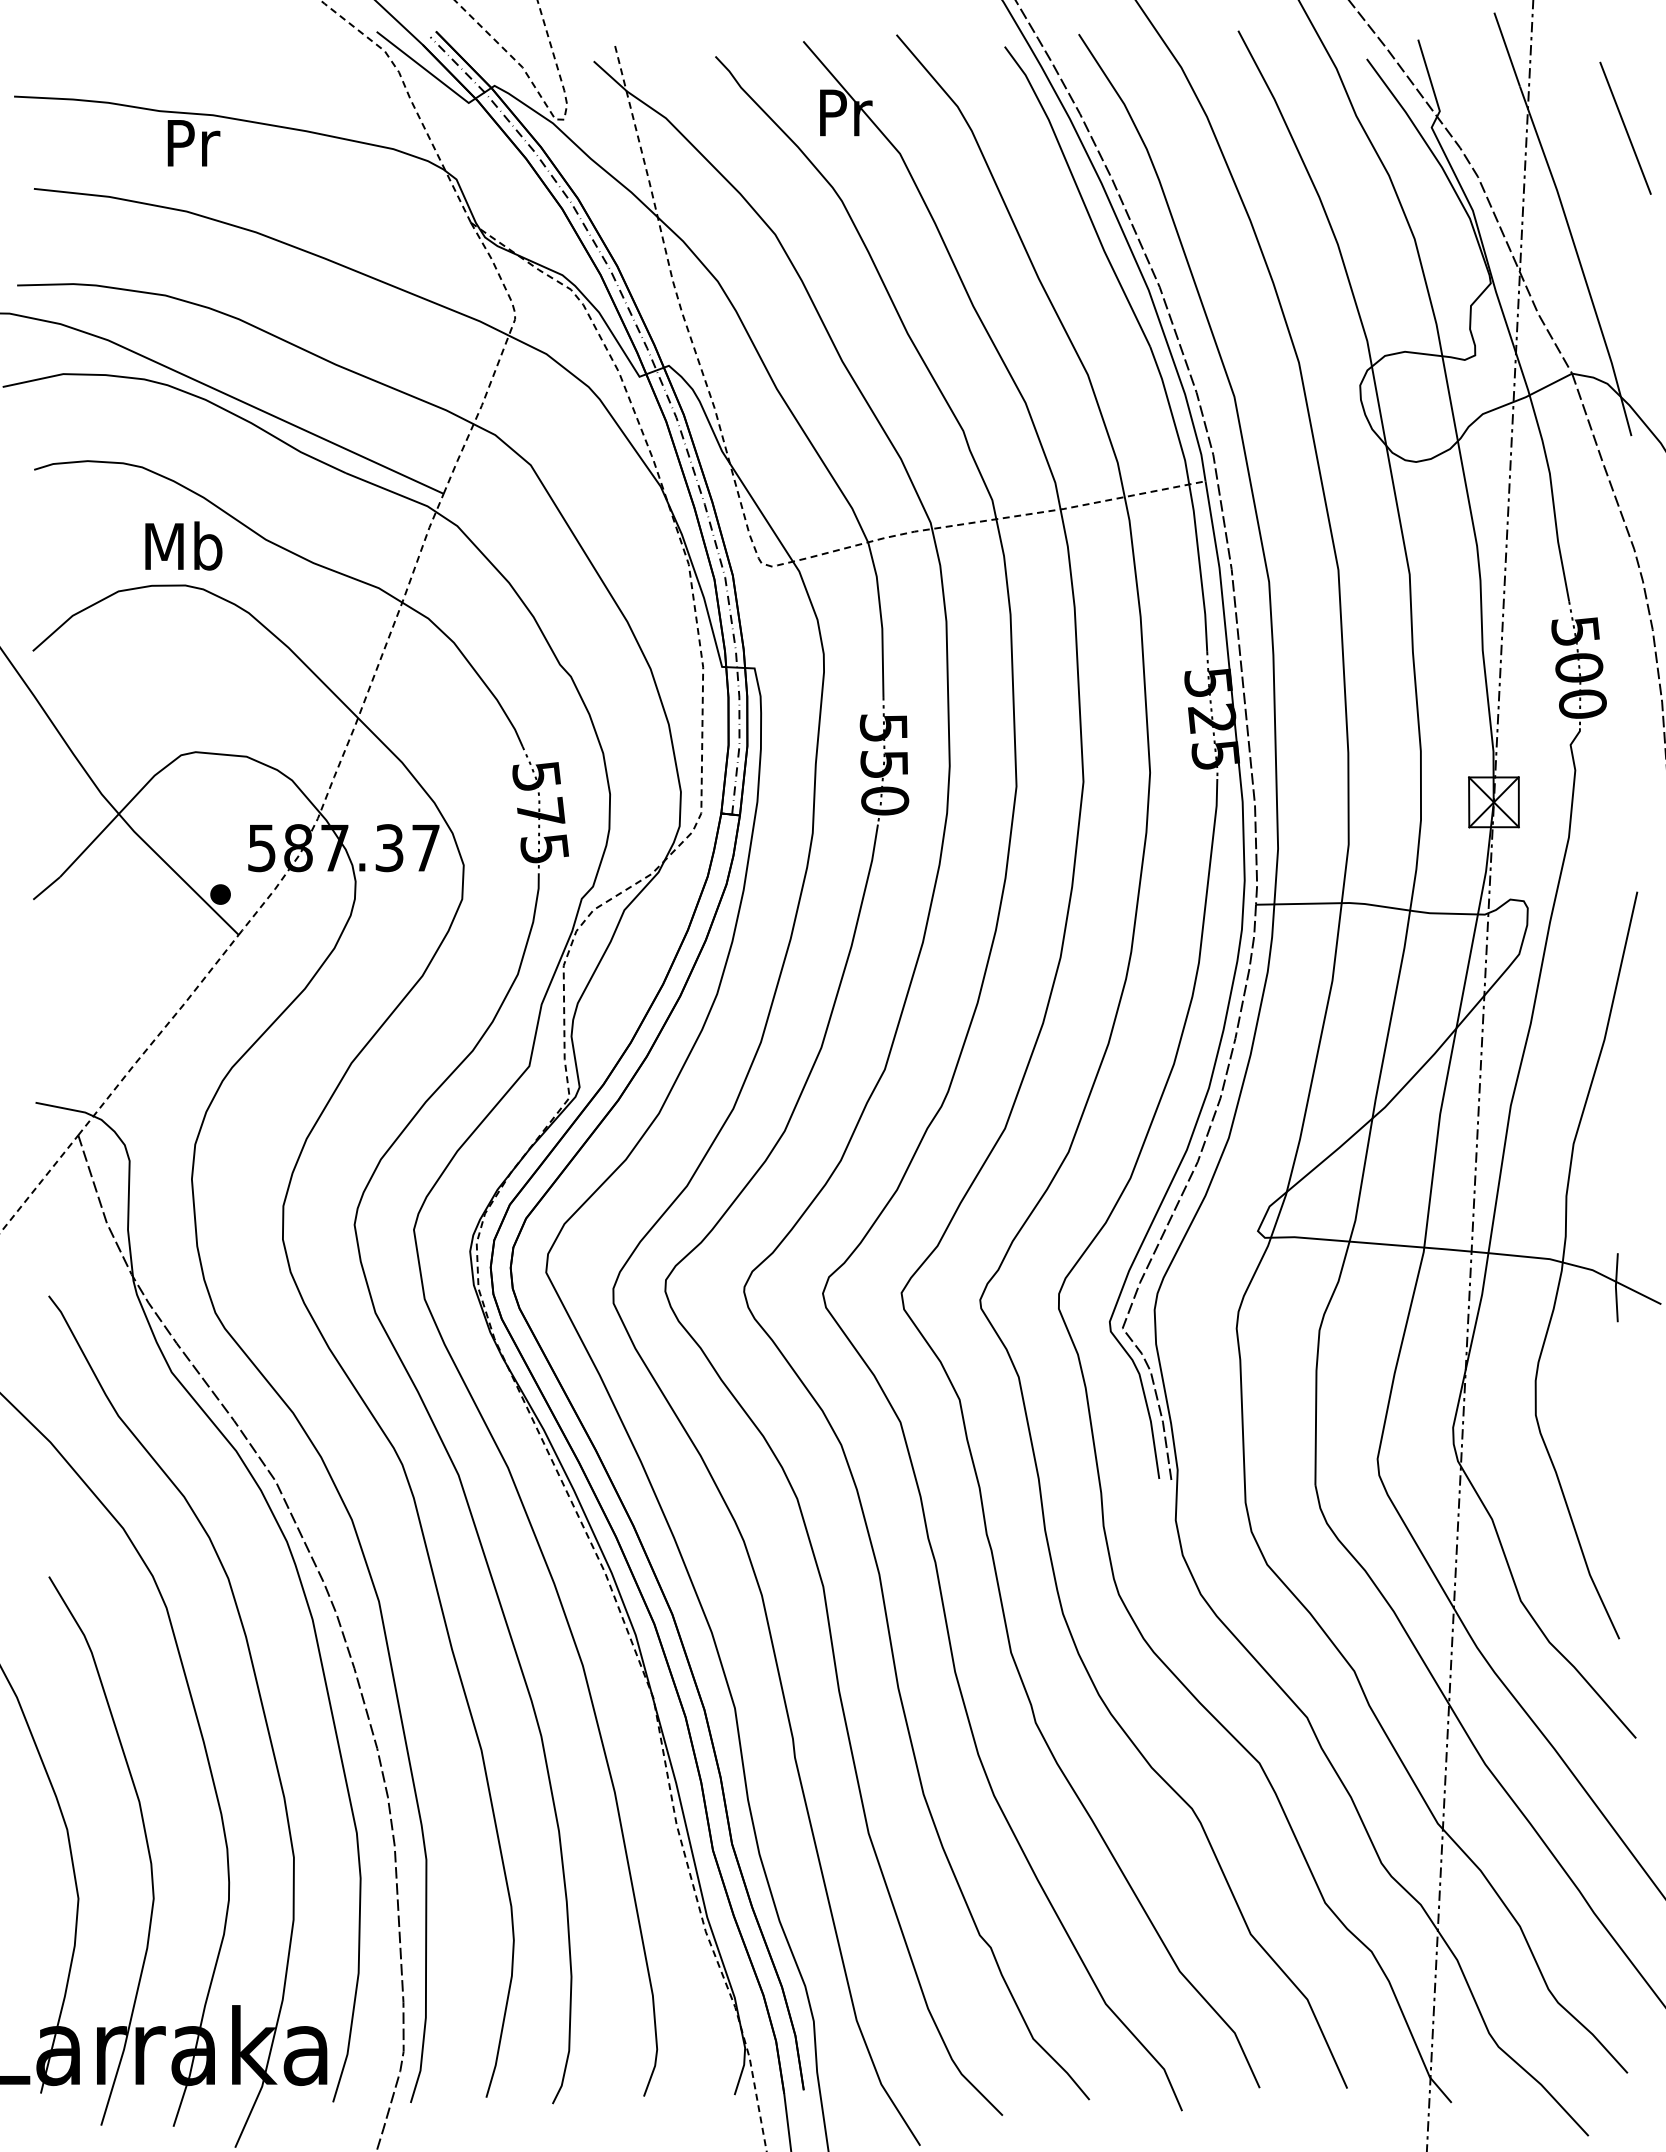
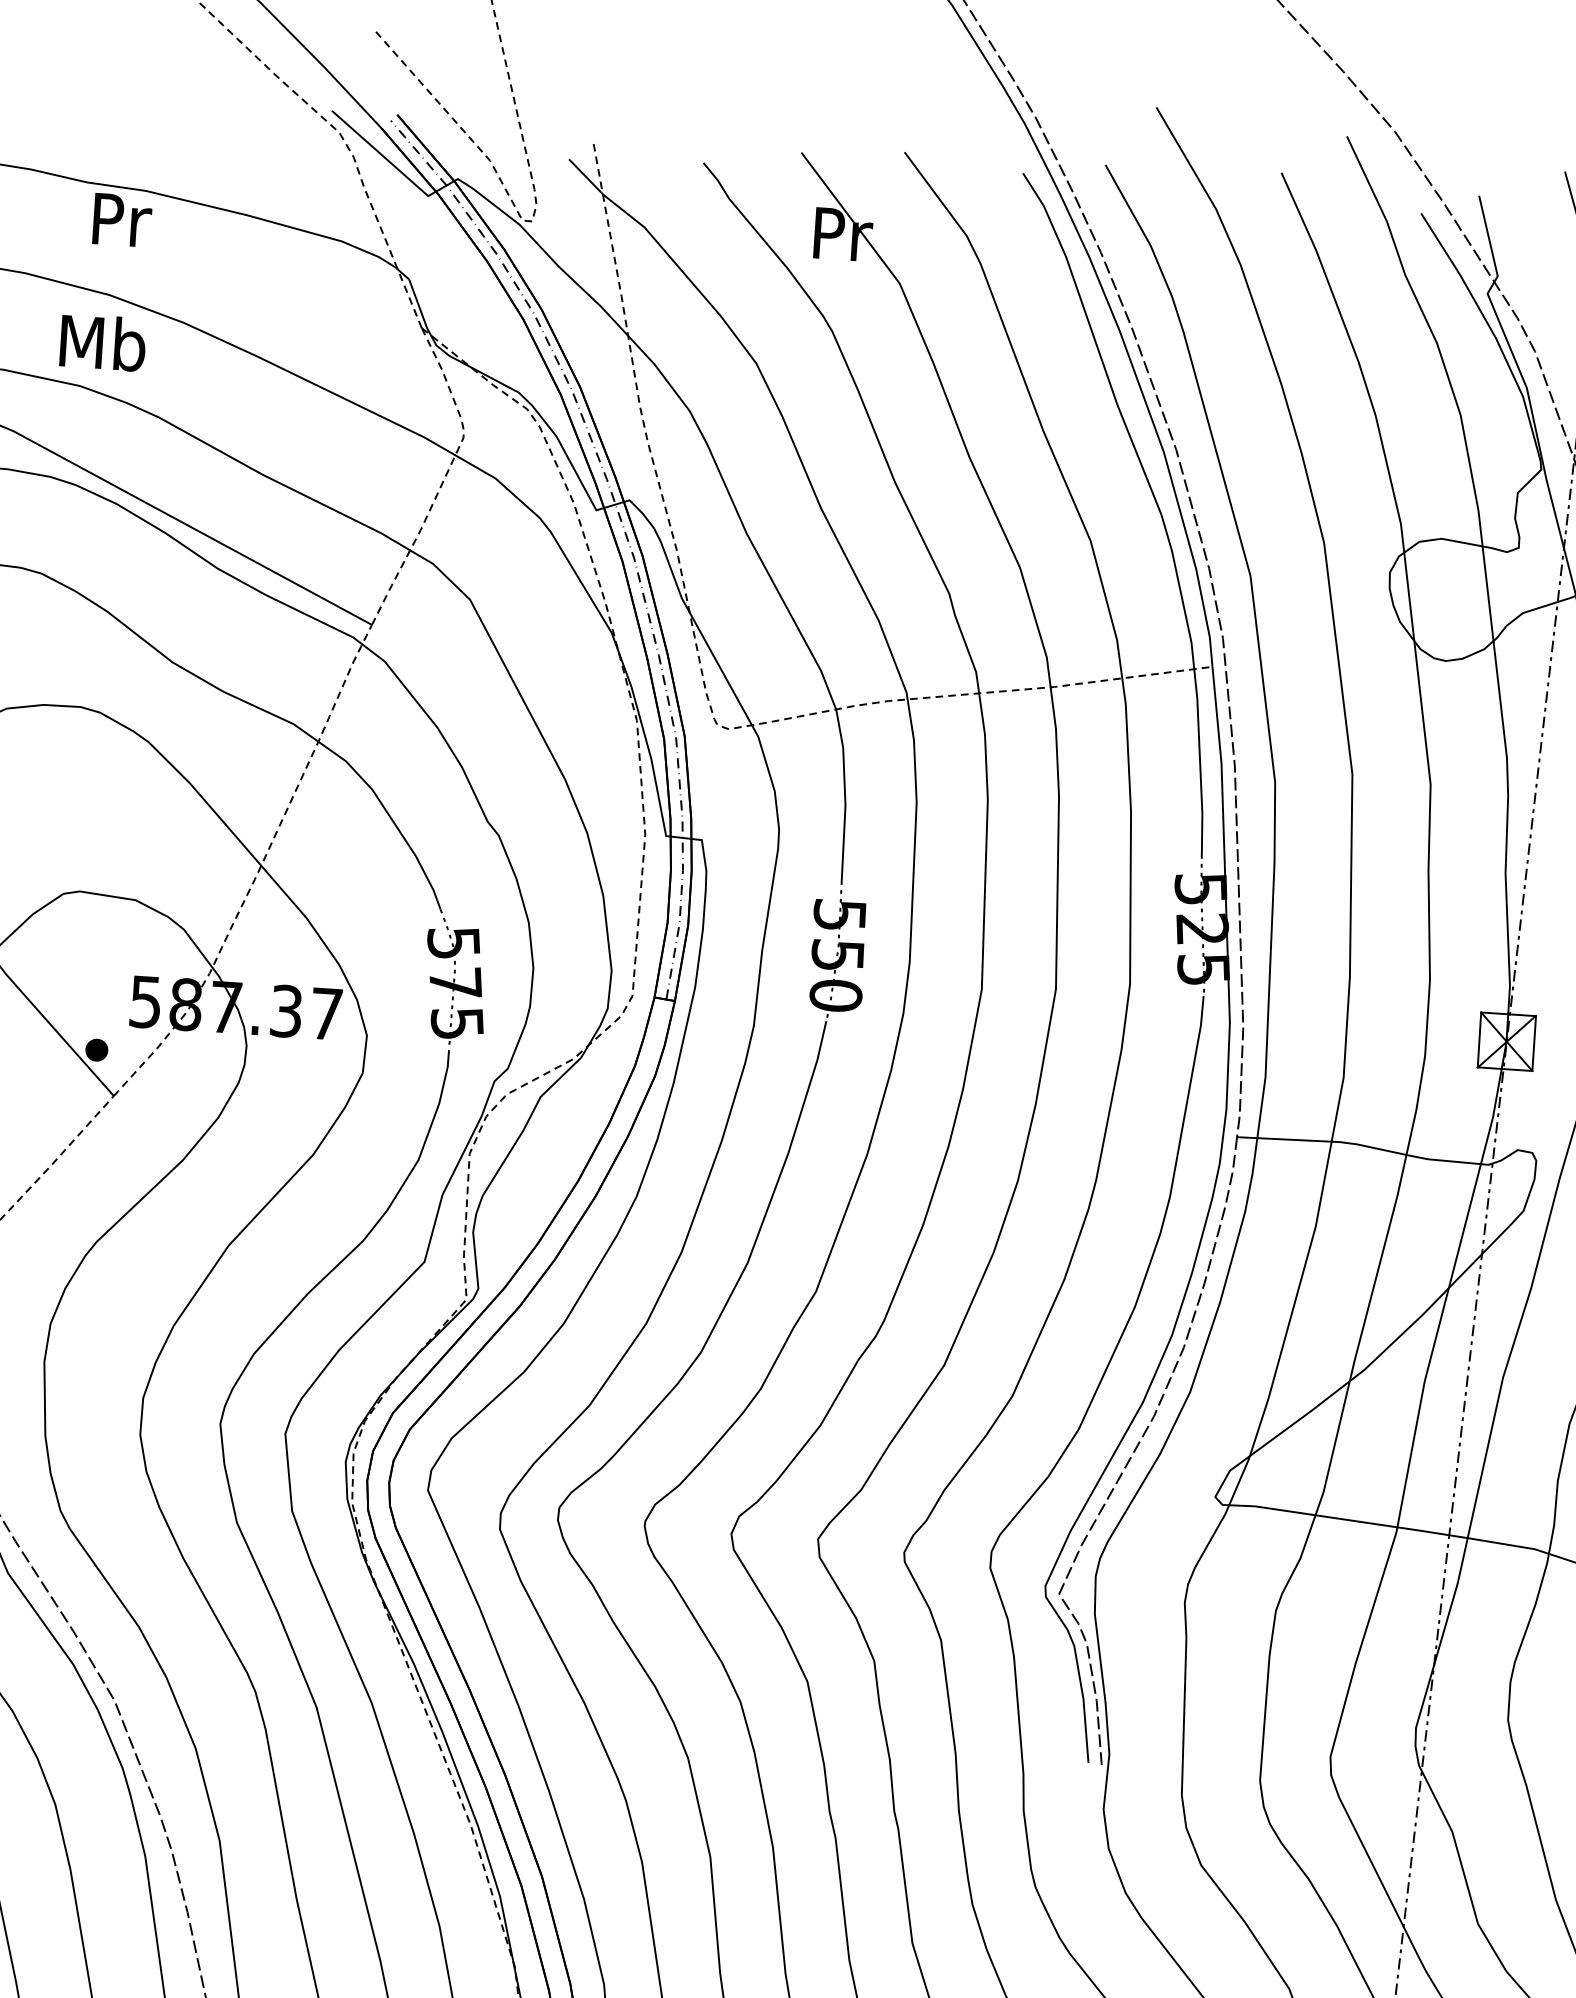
text: (183, 545) -> (102, 342), moved

